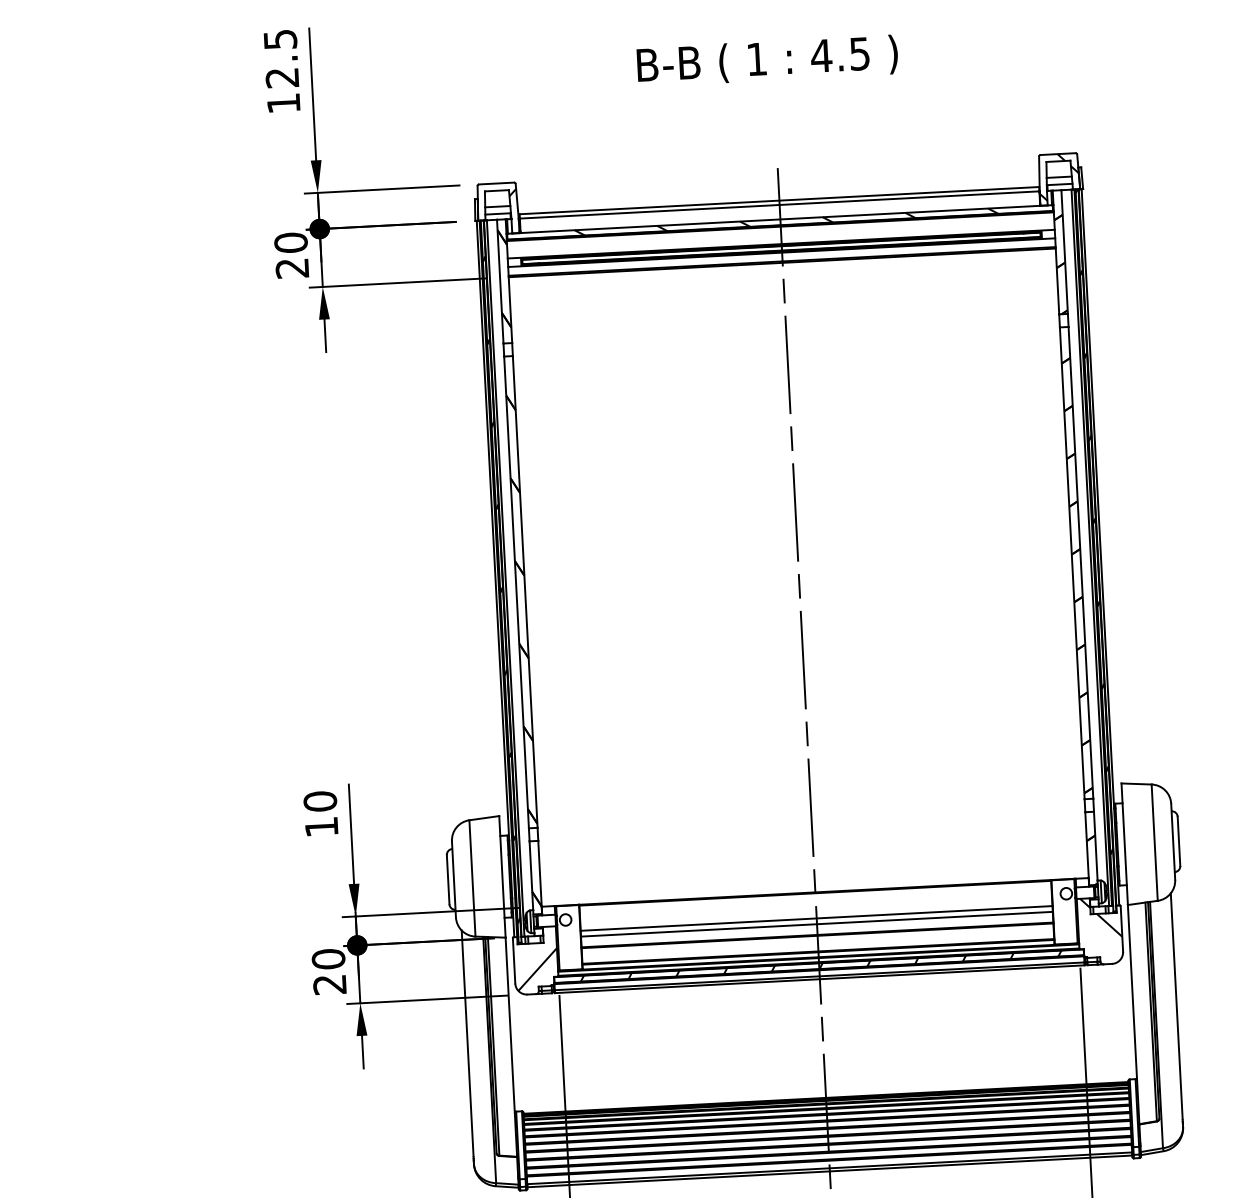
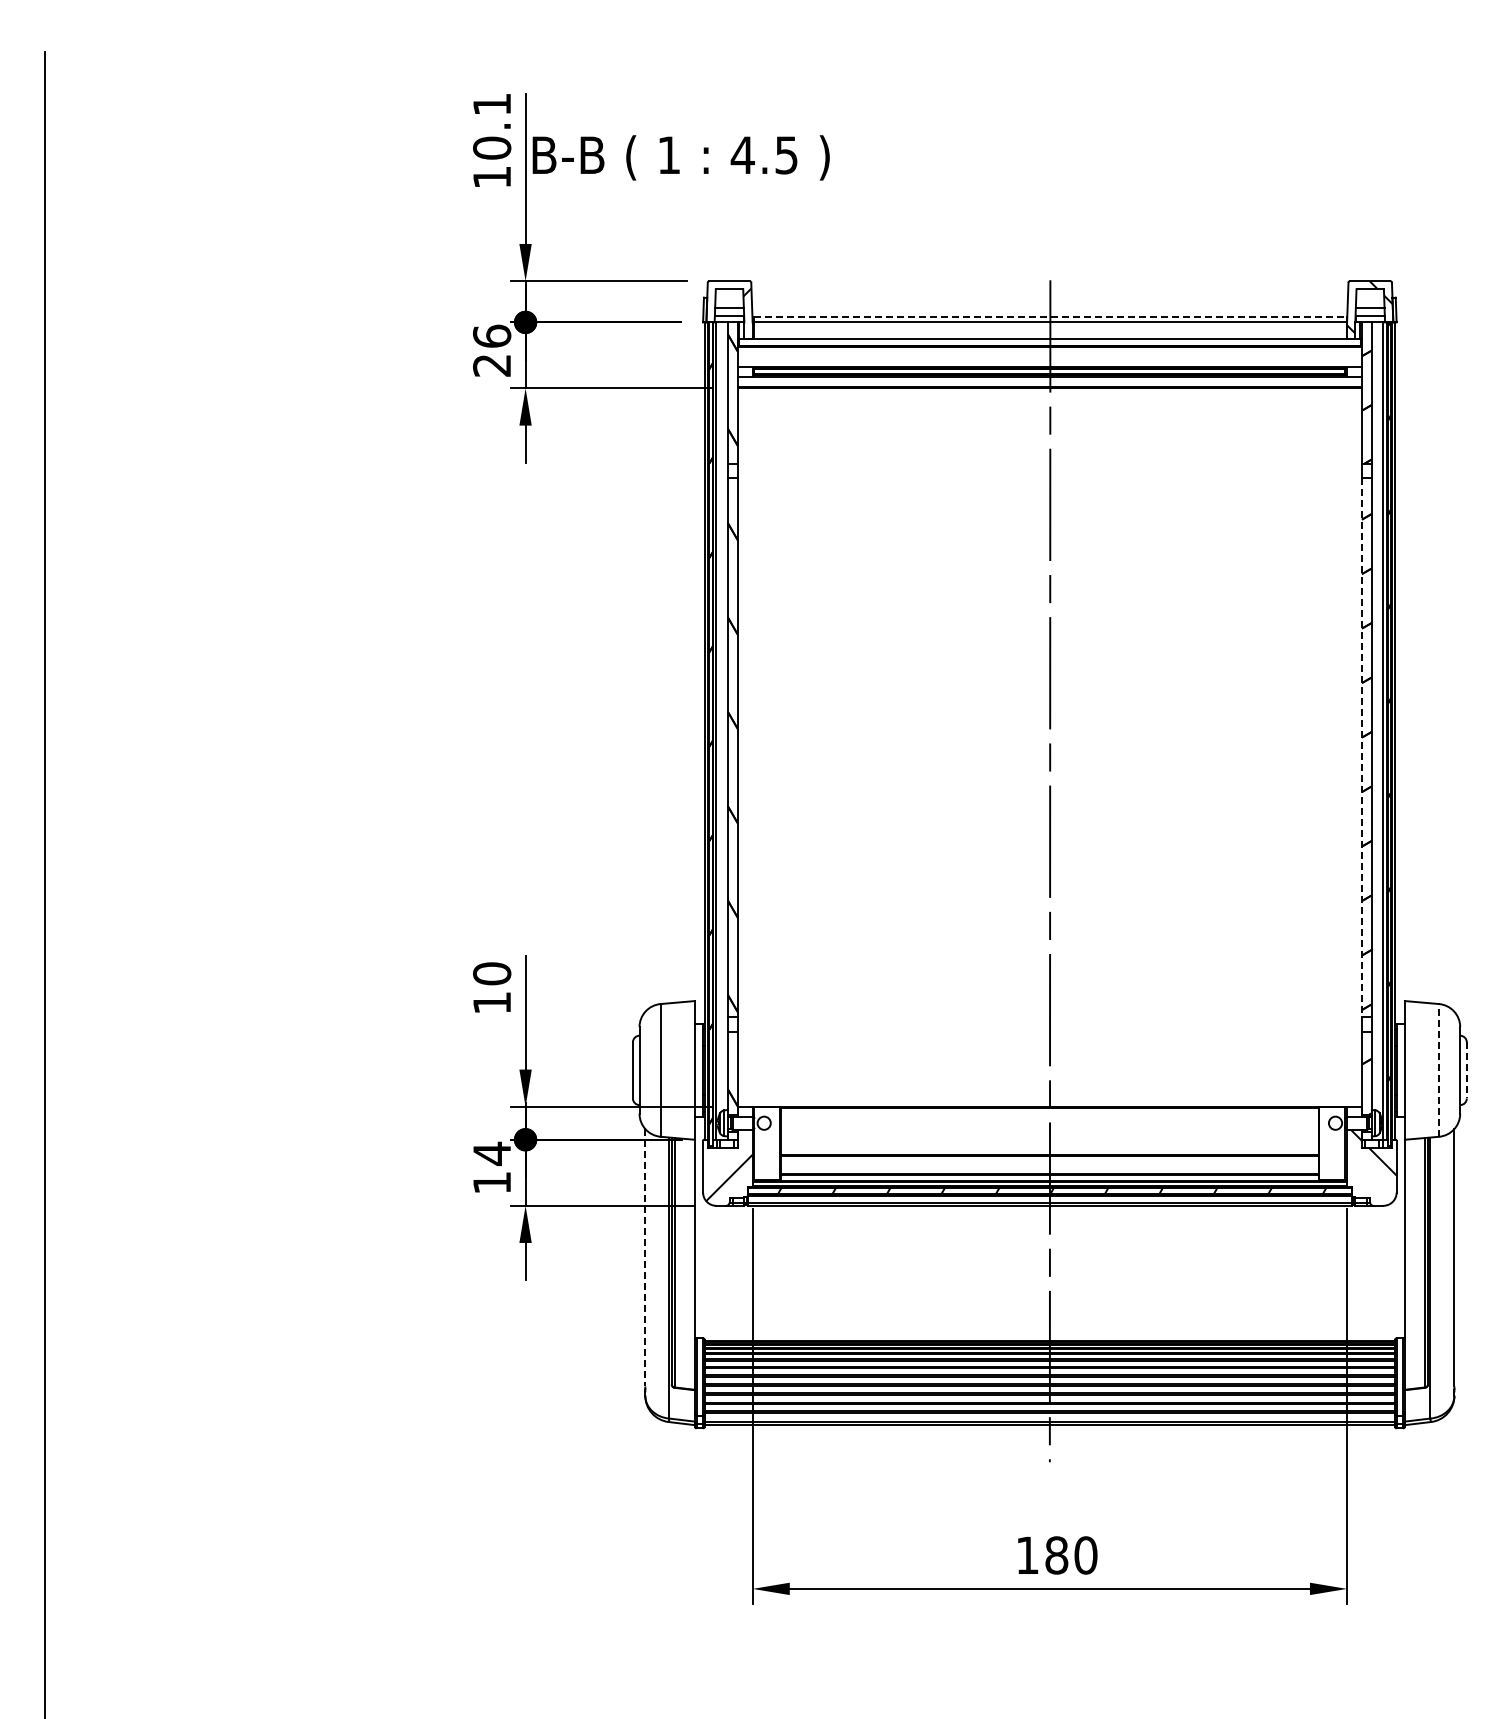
text: (281, 58) -> (492, 126), 12.5 -> 10.1
text: (766, 60) -> (680, 157), moved
line: (779, 200) -> (1050, 317), solid -> dashed
hatch: (785, 221) -> (1056, 341), removed
text: (291, 242) -> (492, 335), 20 -> 26
line: (1071, 564) -> (1361, 748), solid -> dashed
line: (1155, 841) -> (1439, 1069), solid -> dashed
line: (1178, 841) -> (1466, 1070), solid -> dashed
line: (816, 918) -> (1049, 1136), removed
line: (816, 924) -> (1049, 1143), removed
text: (329, 971) -> (492, 1167), 20 -> 14
line: (467, 1043) -> (645, 1257), solid -> dashed

